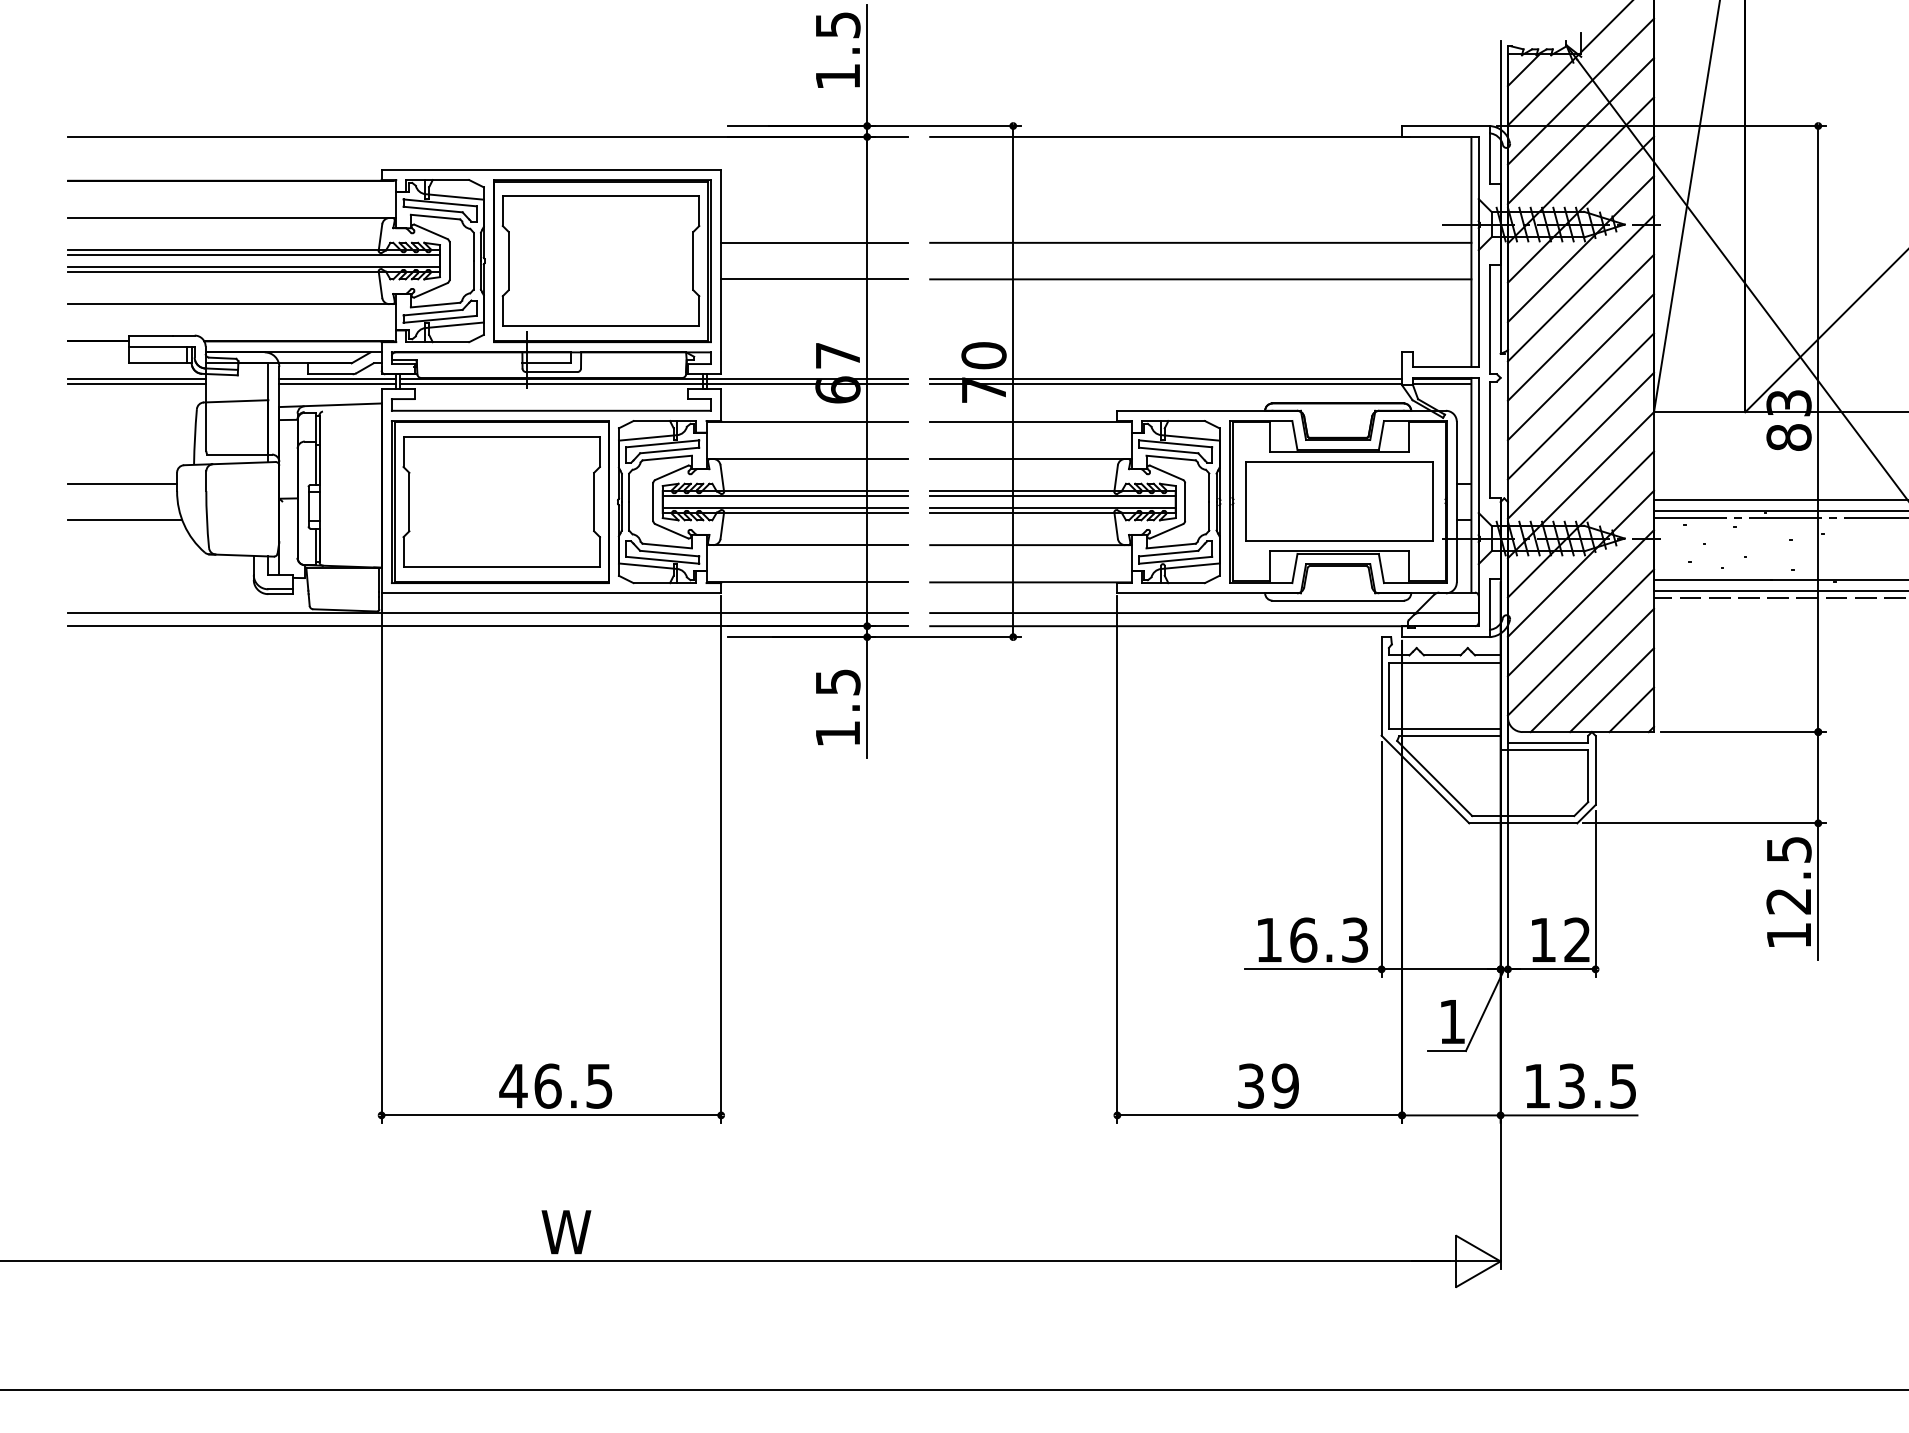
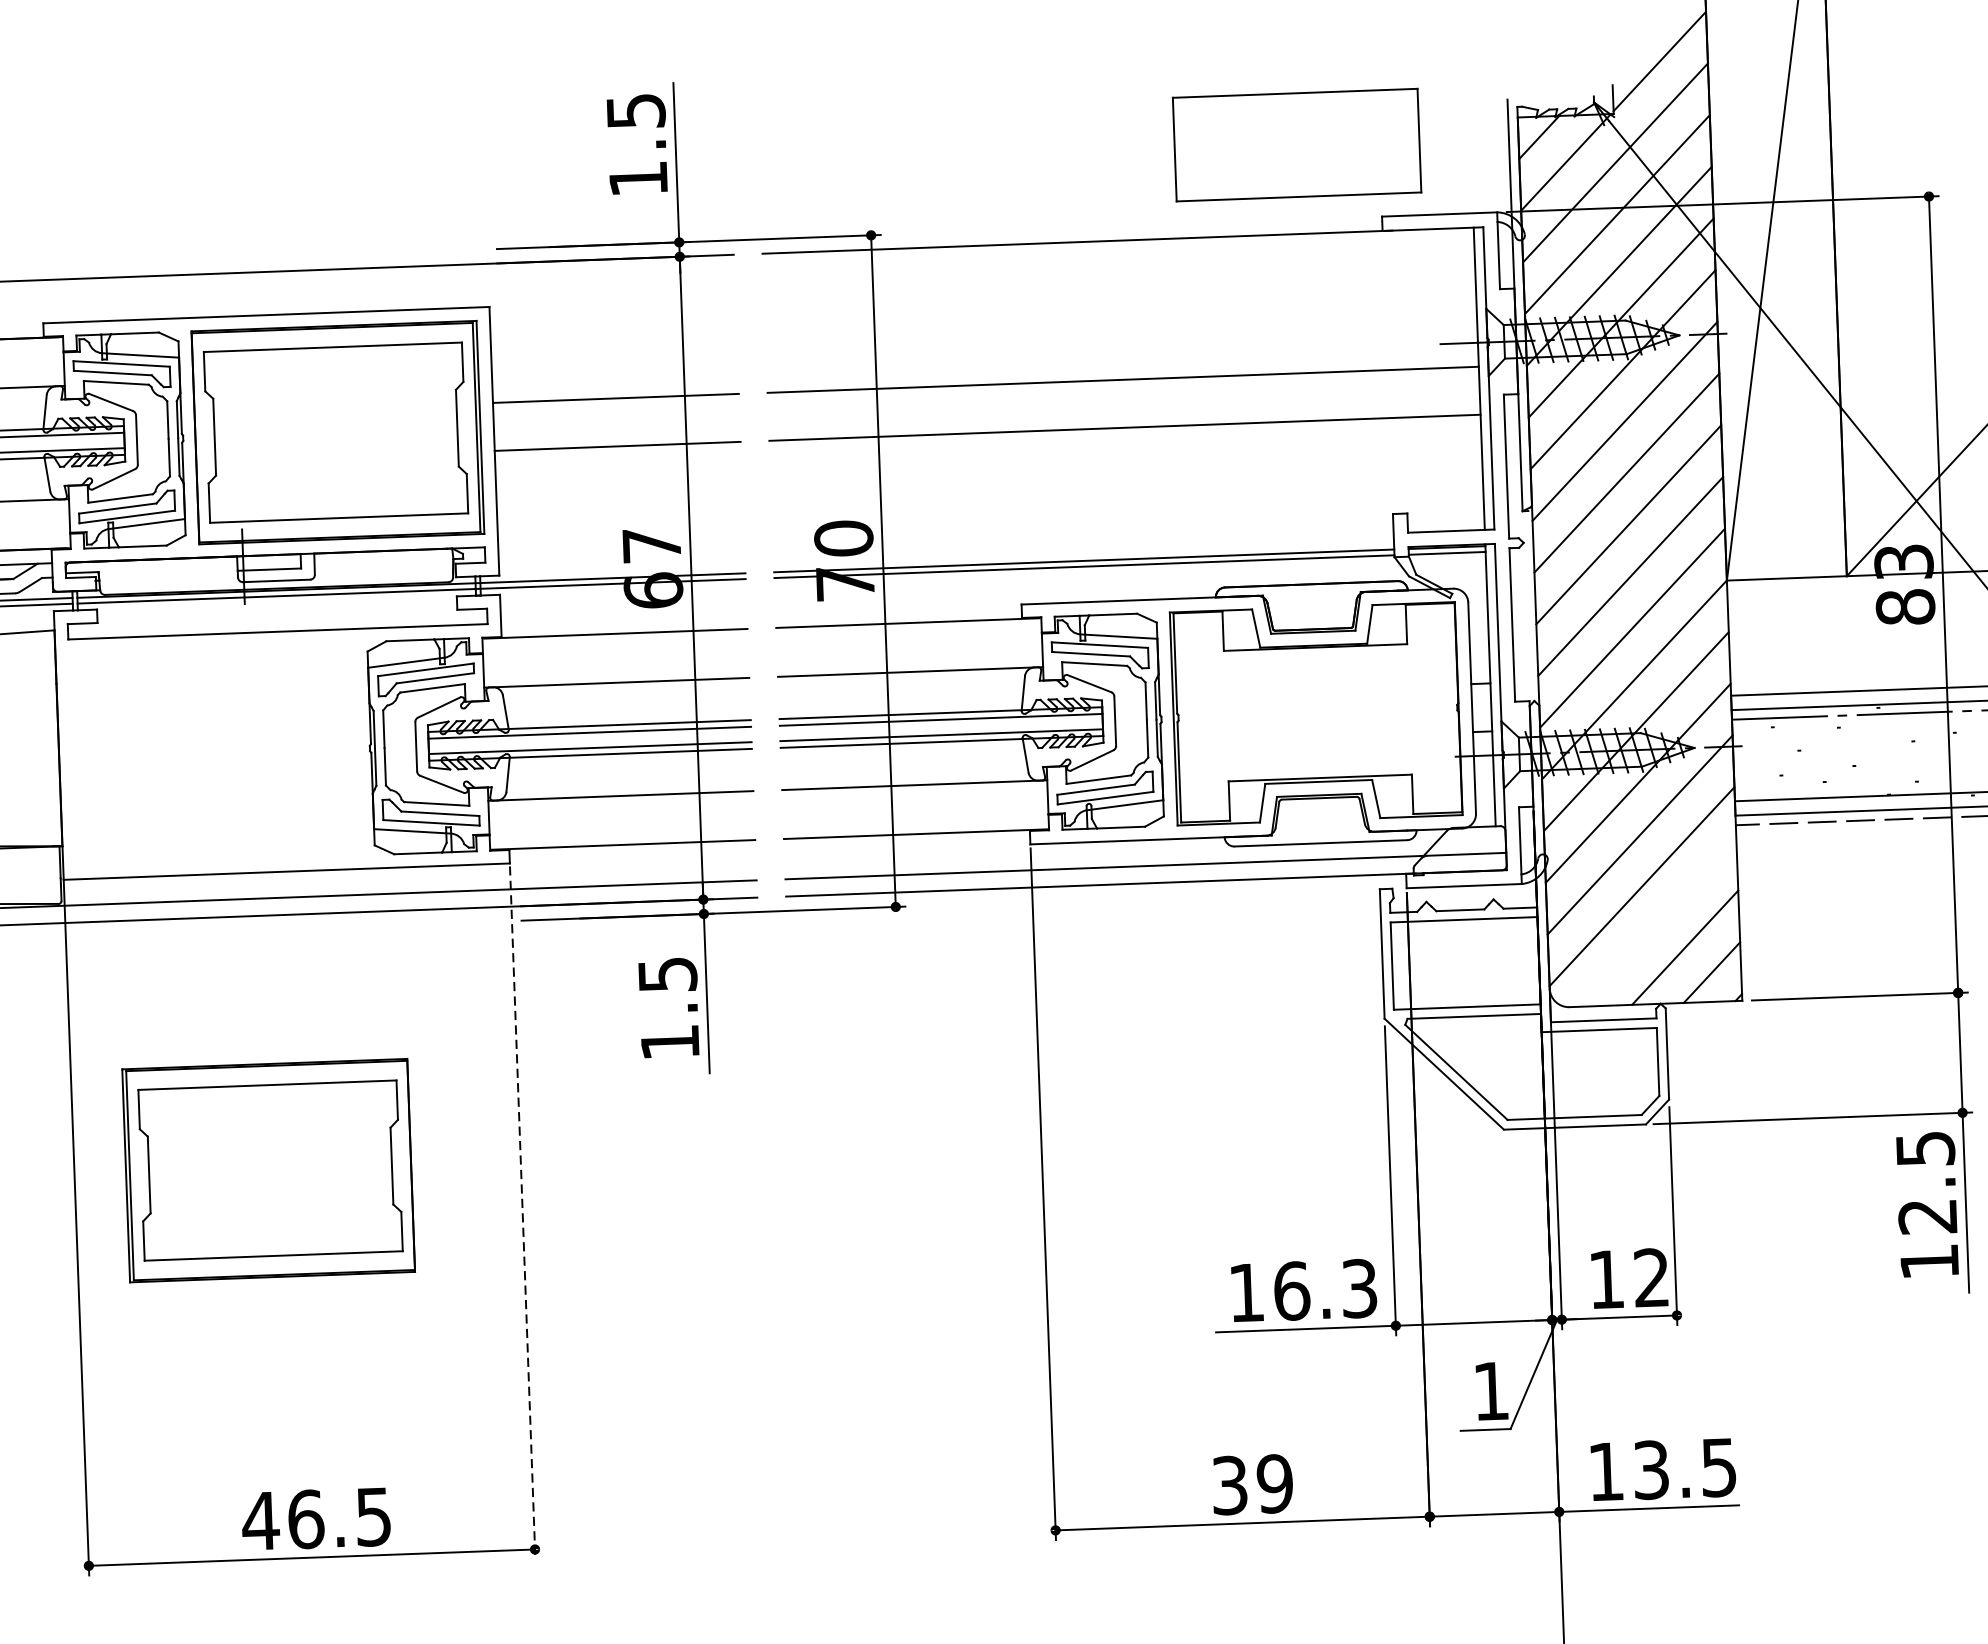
part: (500, 501) -> (268, 1169), moved
part: (1339, 501) -> (1297, 145), moved
line: (1591, 670) -> (1657, 922), removed
line: (721, 859) -> (523, 1213), solid -> dashed

